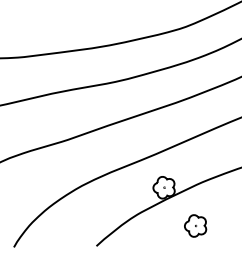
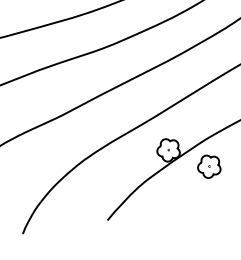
part: (195, 225) -> (208, 166), moved

